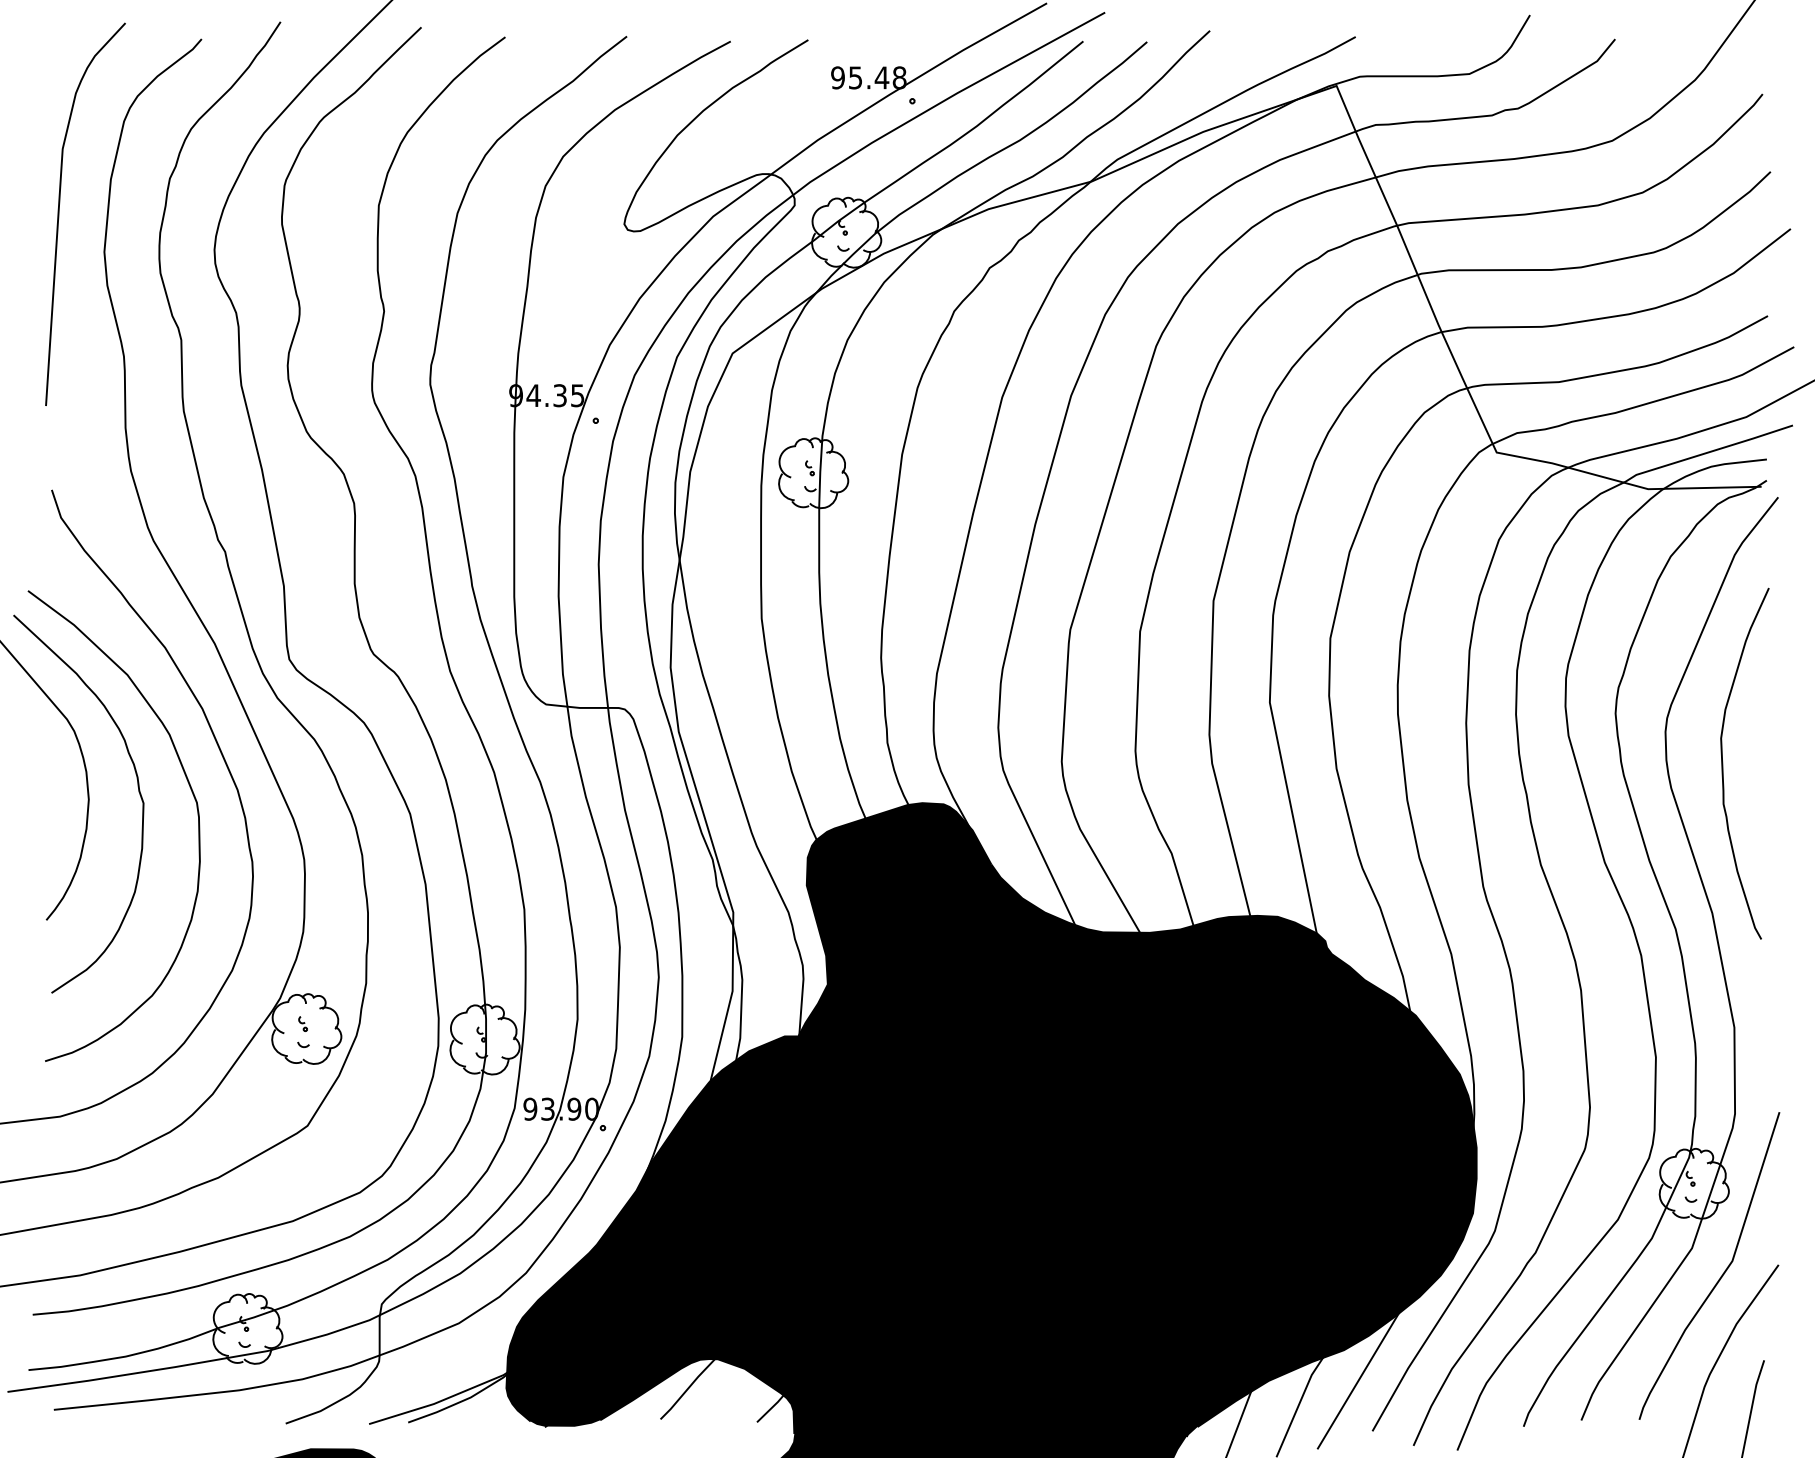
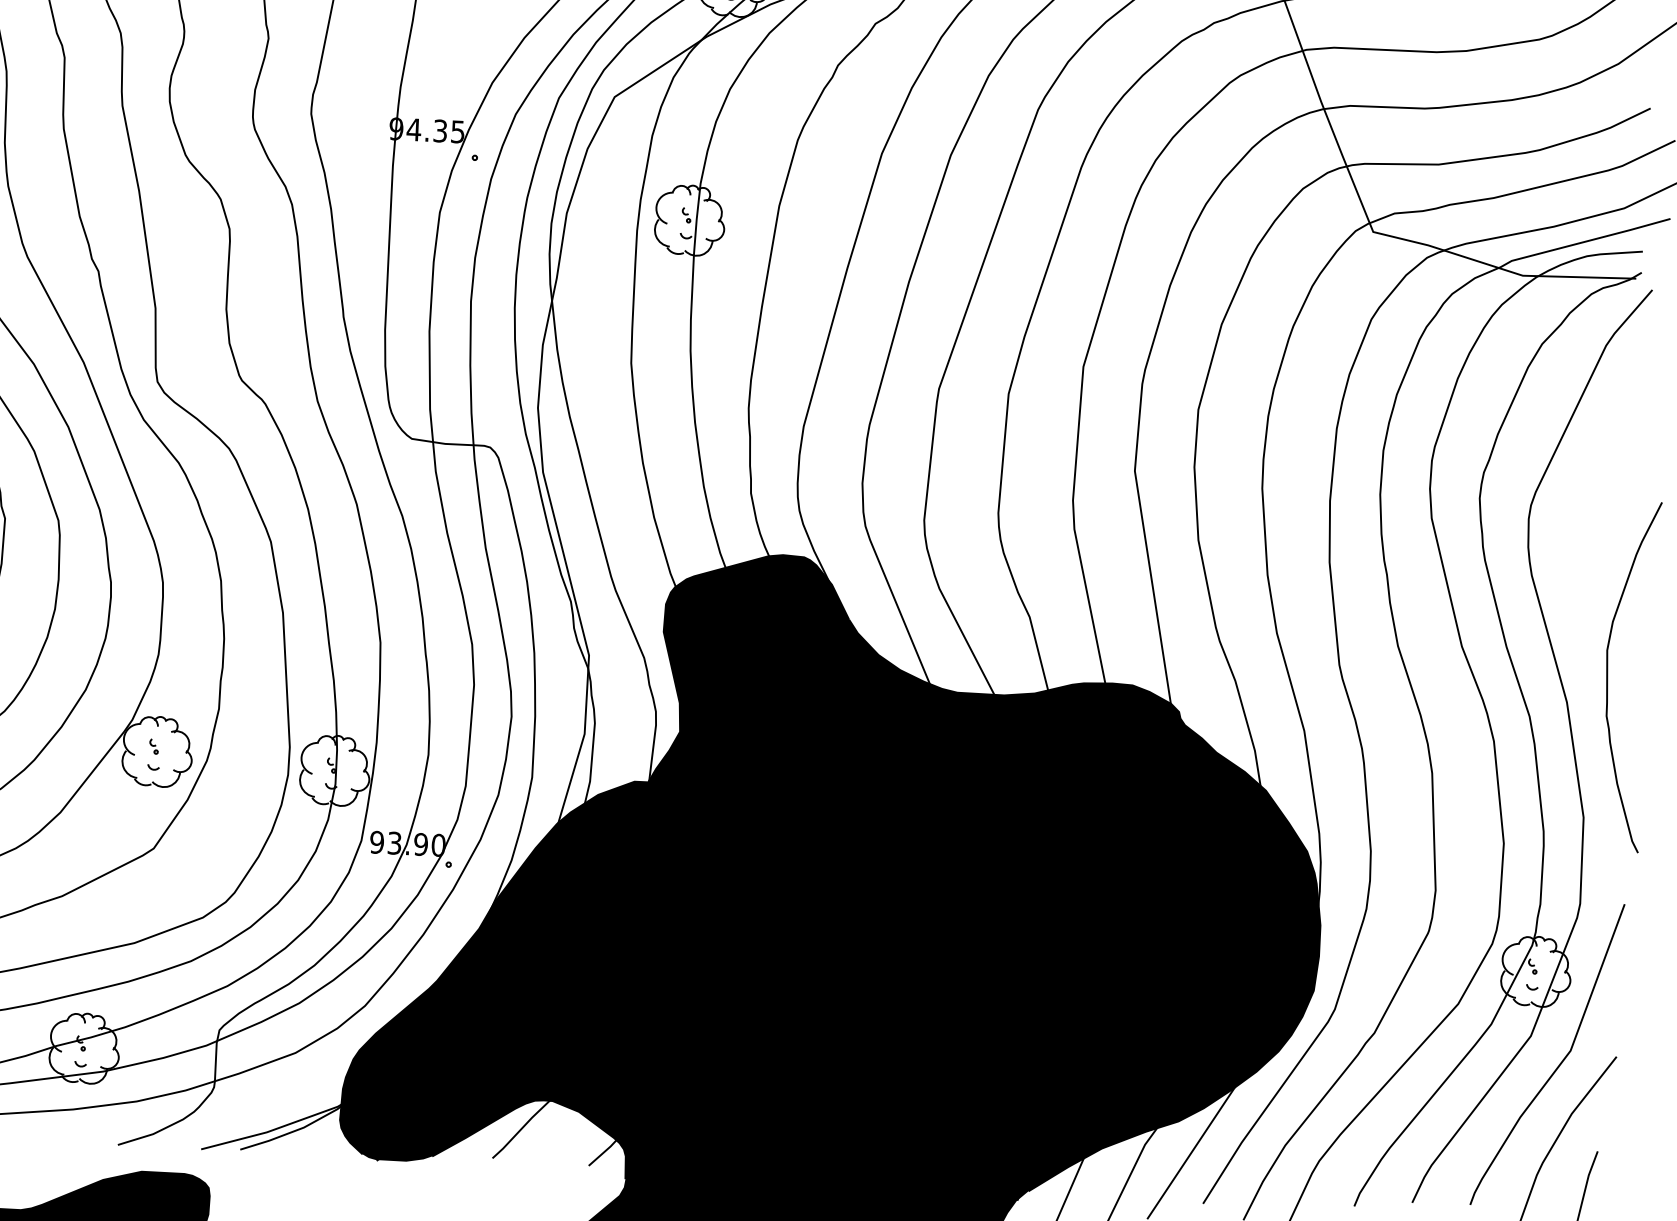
curve: (1723, 763) -> (1608, 675), moved

